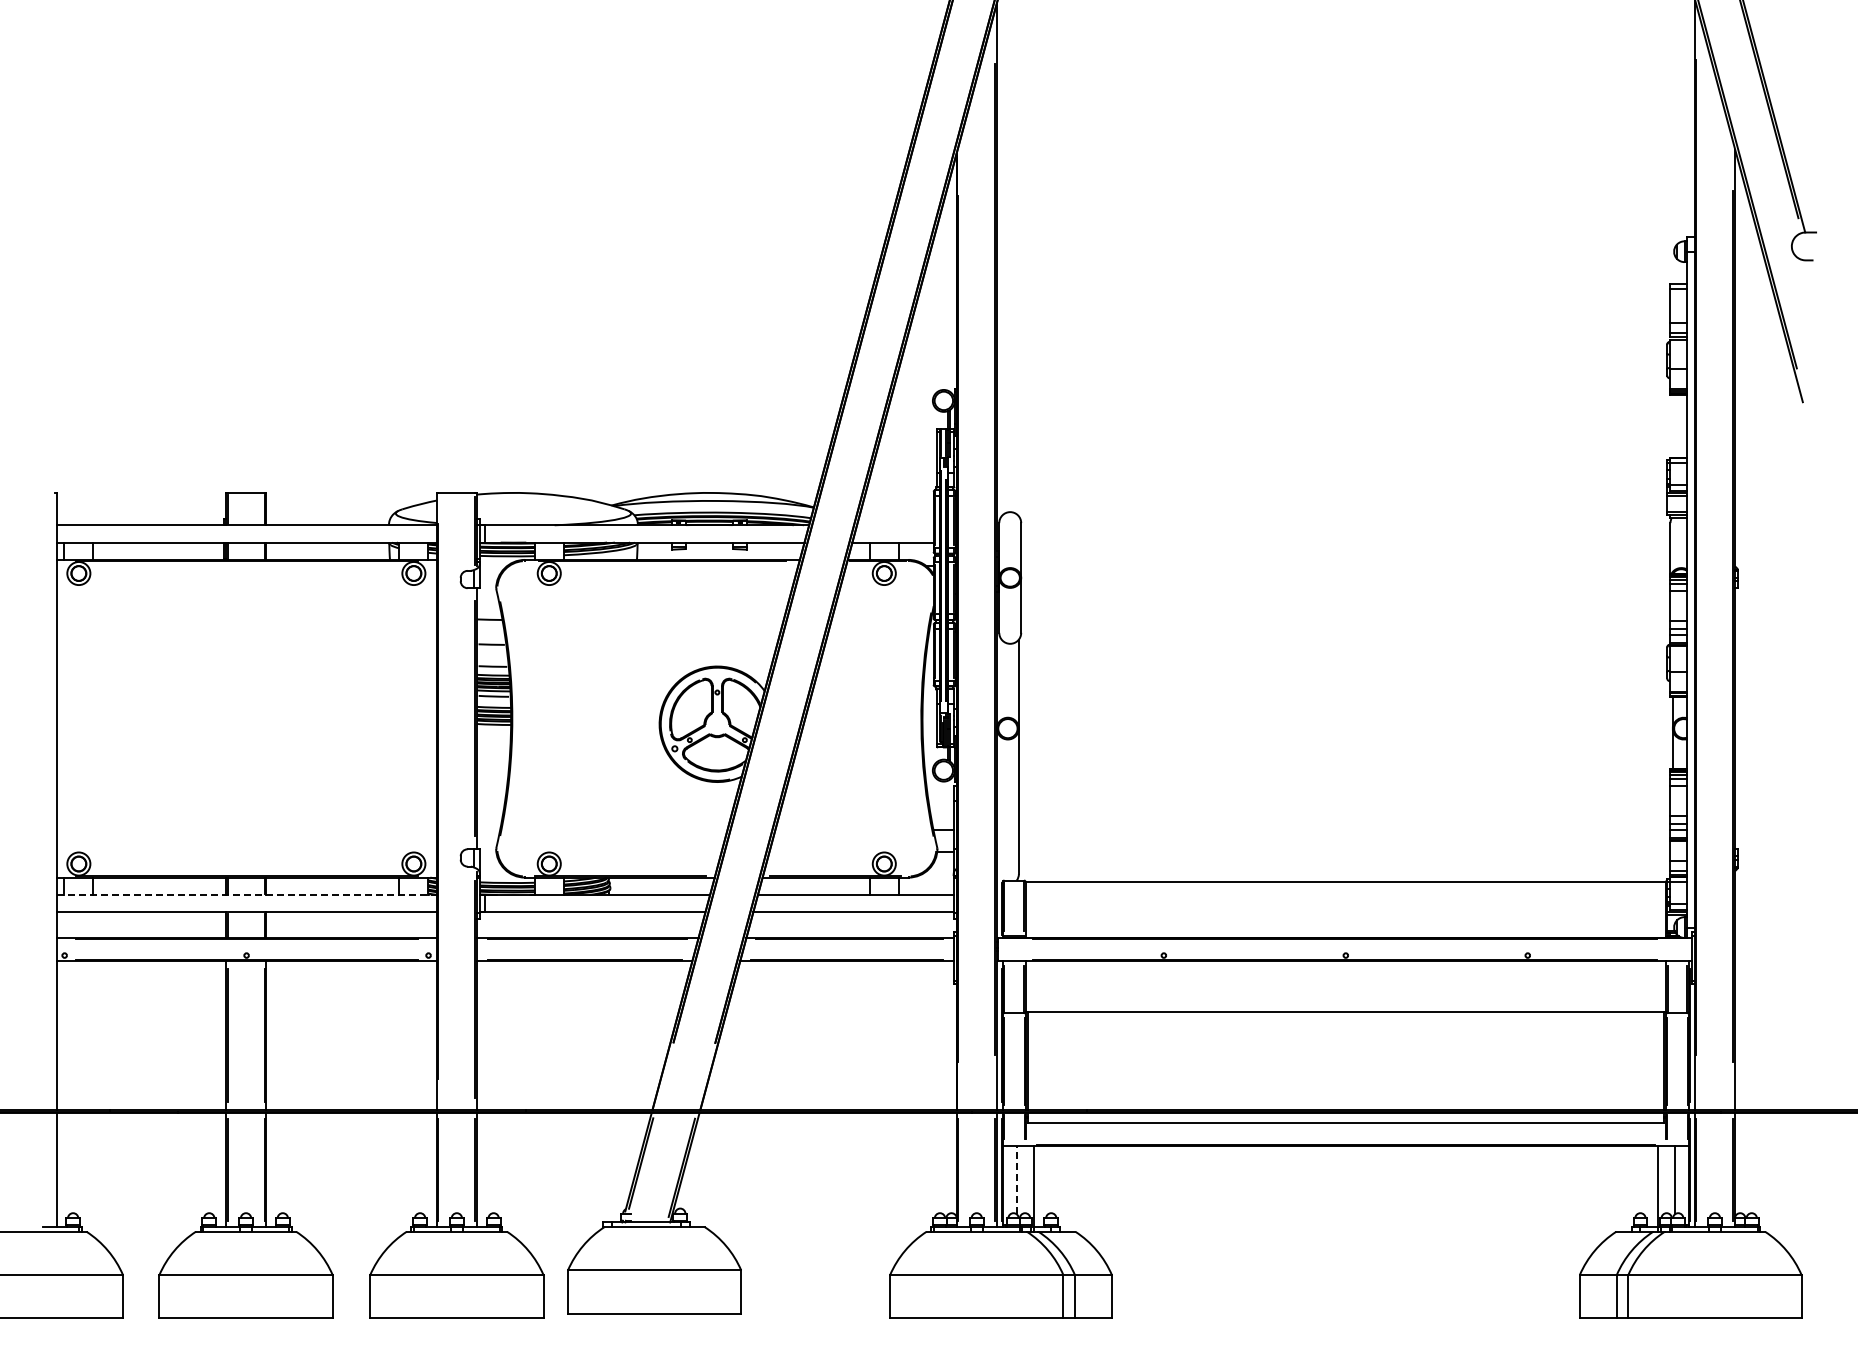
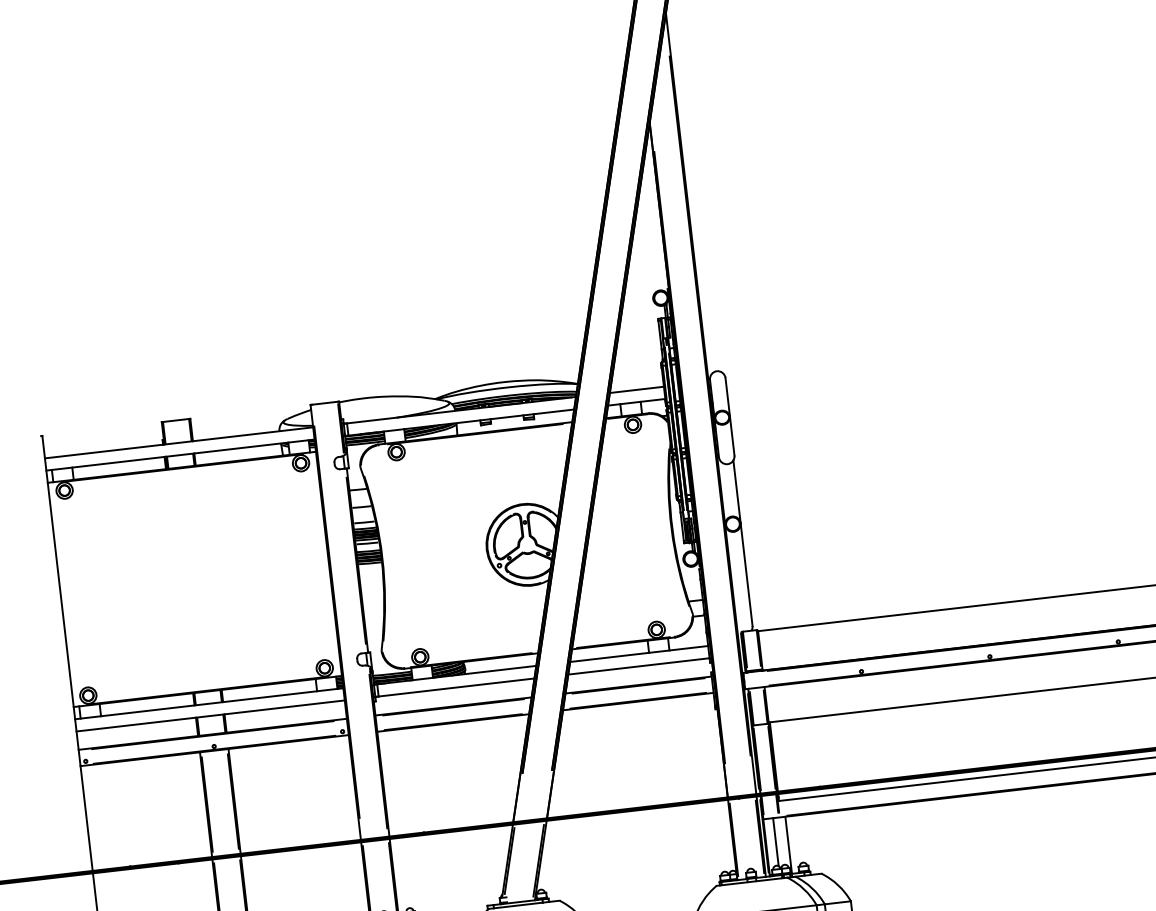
line: (895, 525) -> (636, 390), added
line: (247, 894) -> (209, 703), dashed -> solid
line: (1016, 1179) -> (775, 841), dashed -> solid

